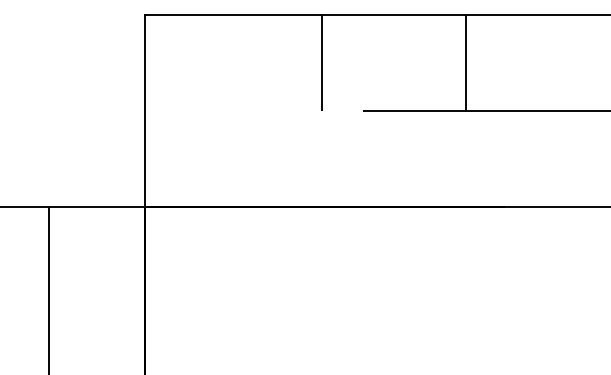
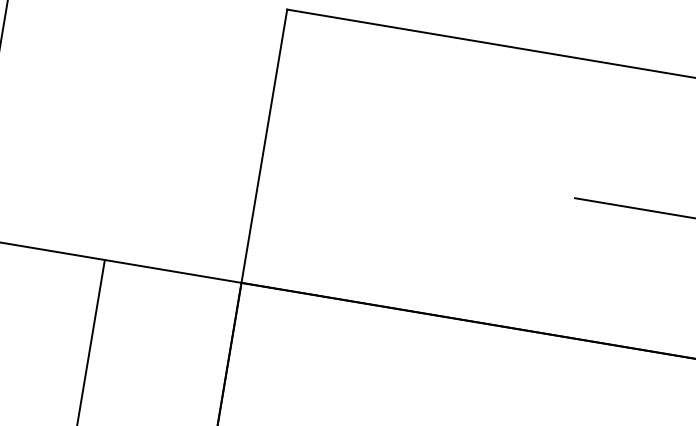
line: (321, 63) -> (525, 120), removed

